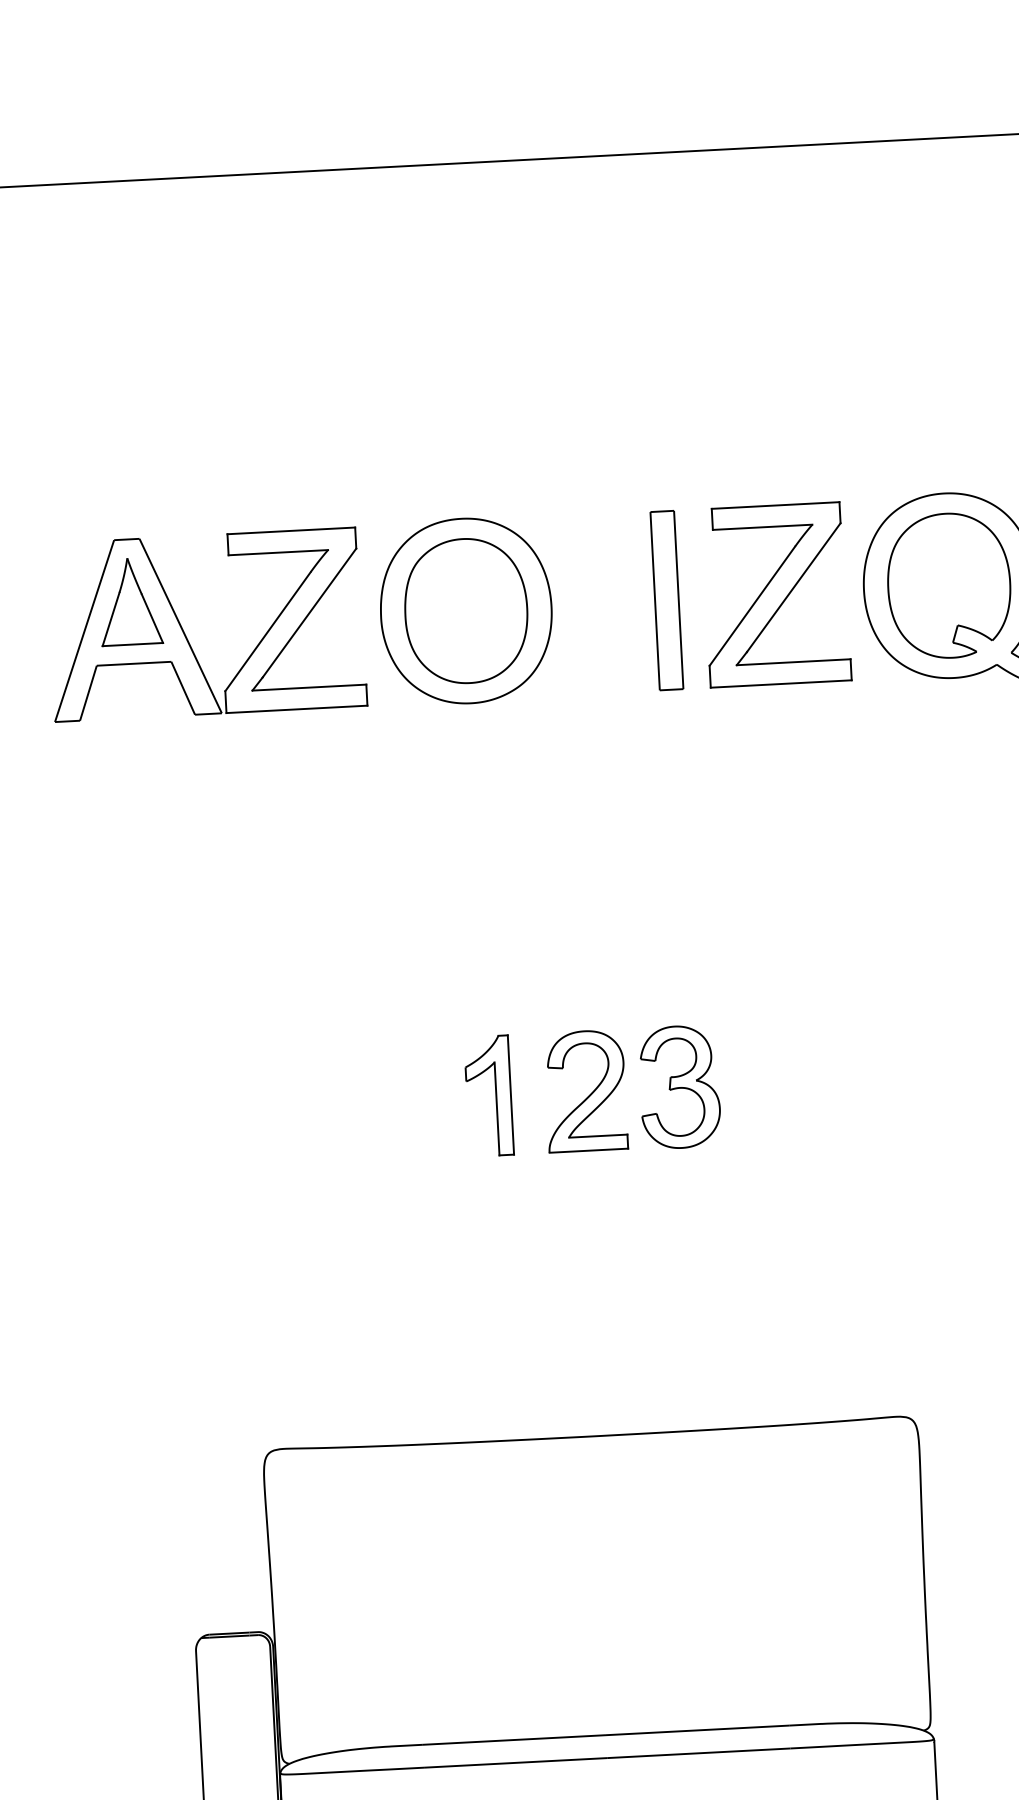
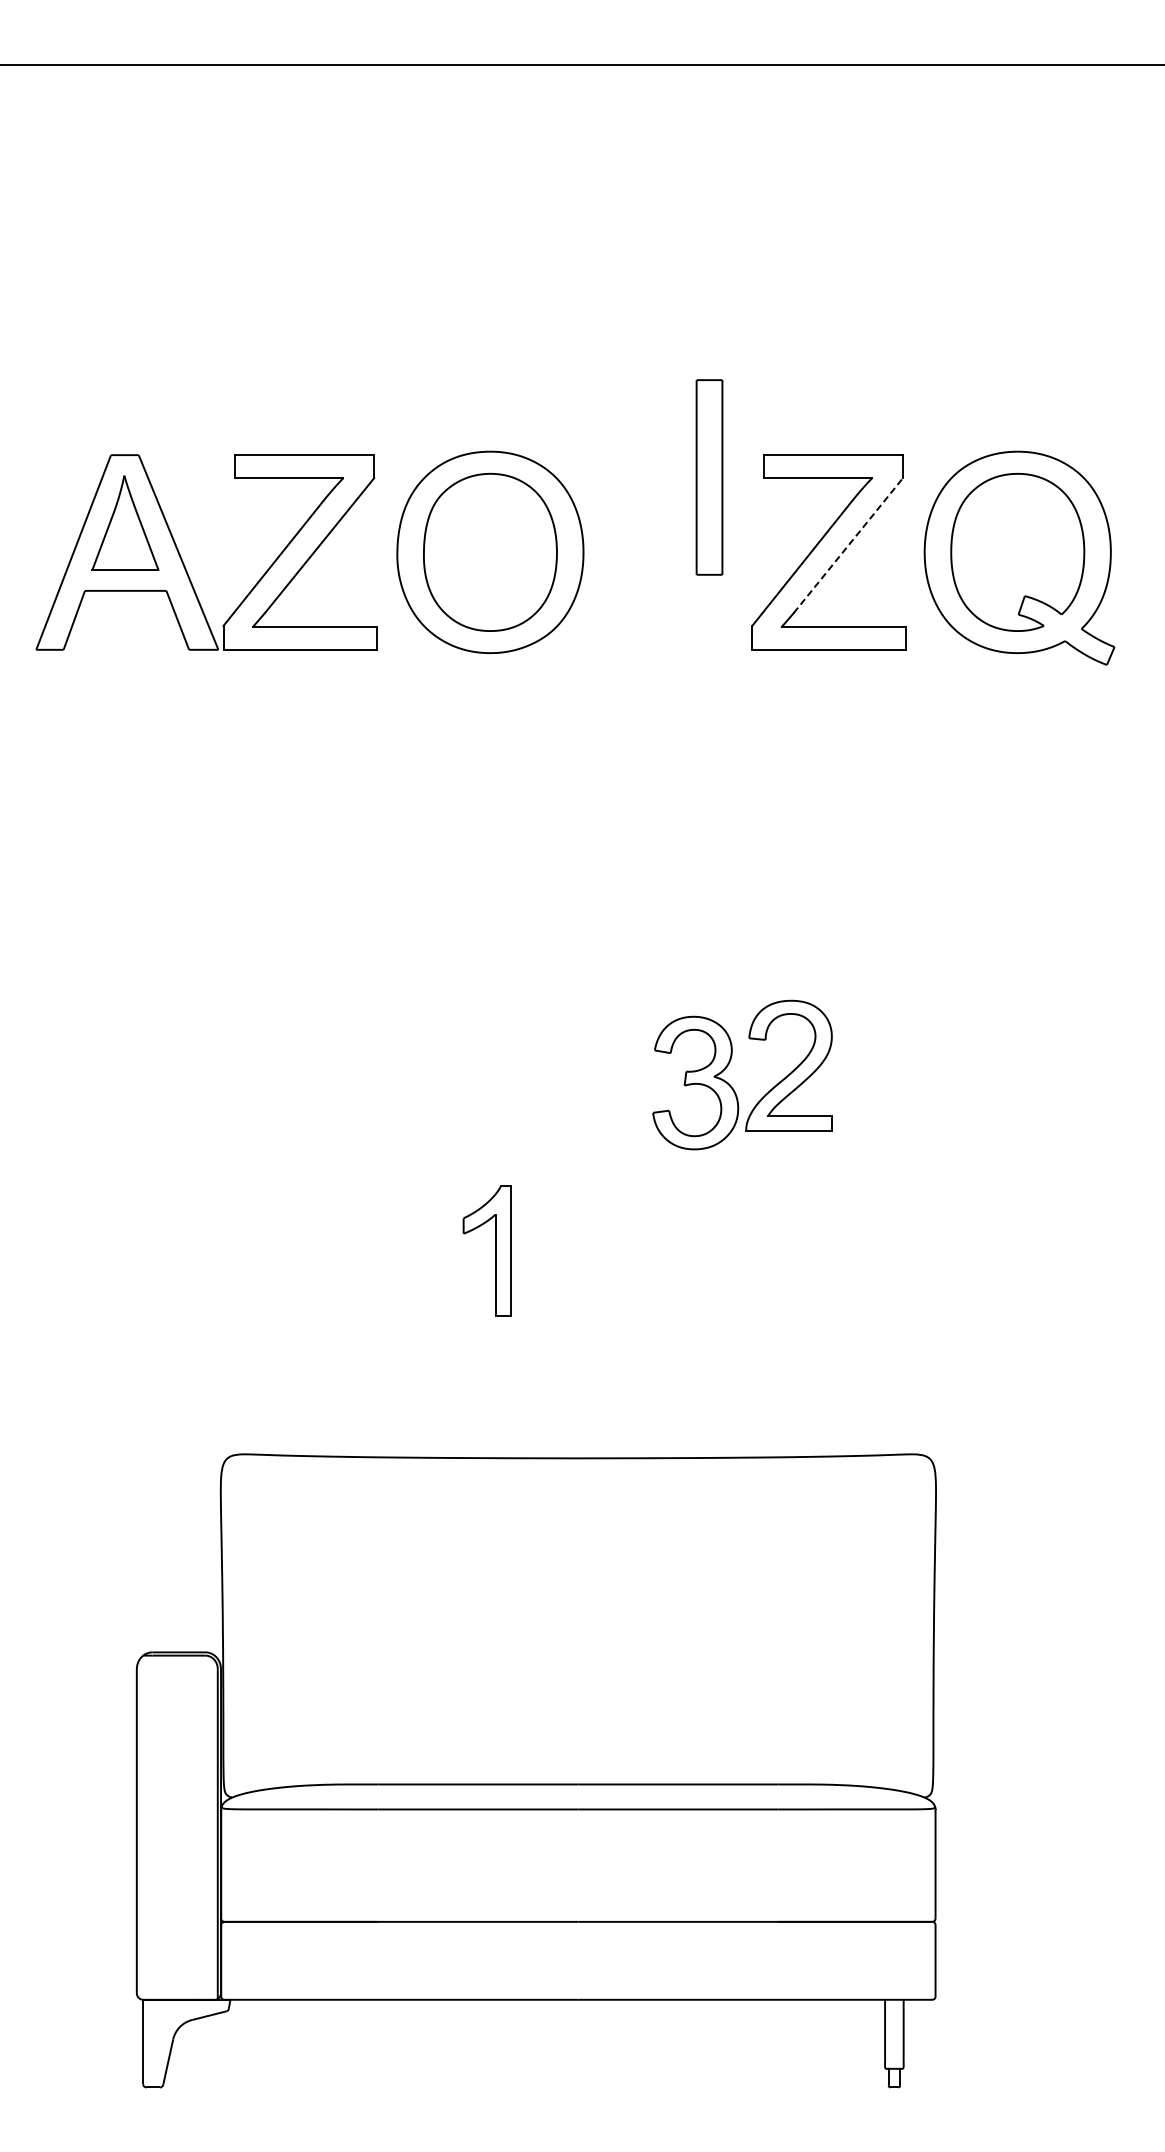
line: (793, 587) -> (848, 545), solid -> dashed
part: (666, 600) -> (709, 477), moved
part: (589, 1094) -> (793, 1069), moved
part: (496, 1095) -> (495, 1250), moved

